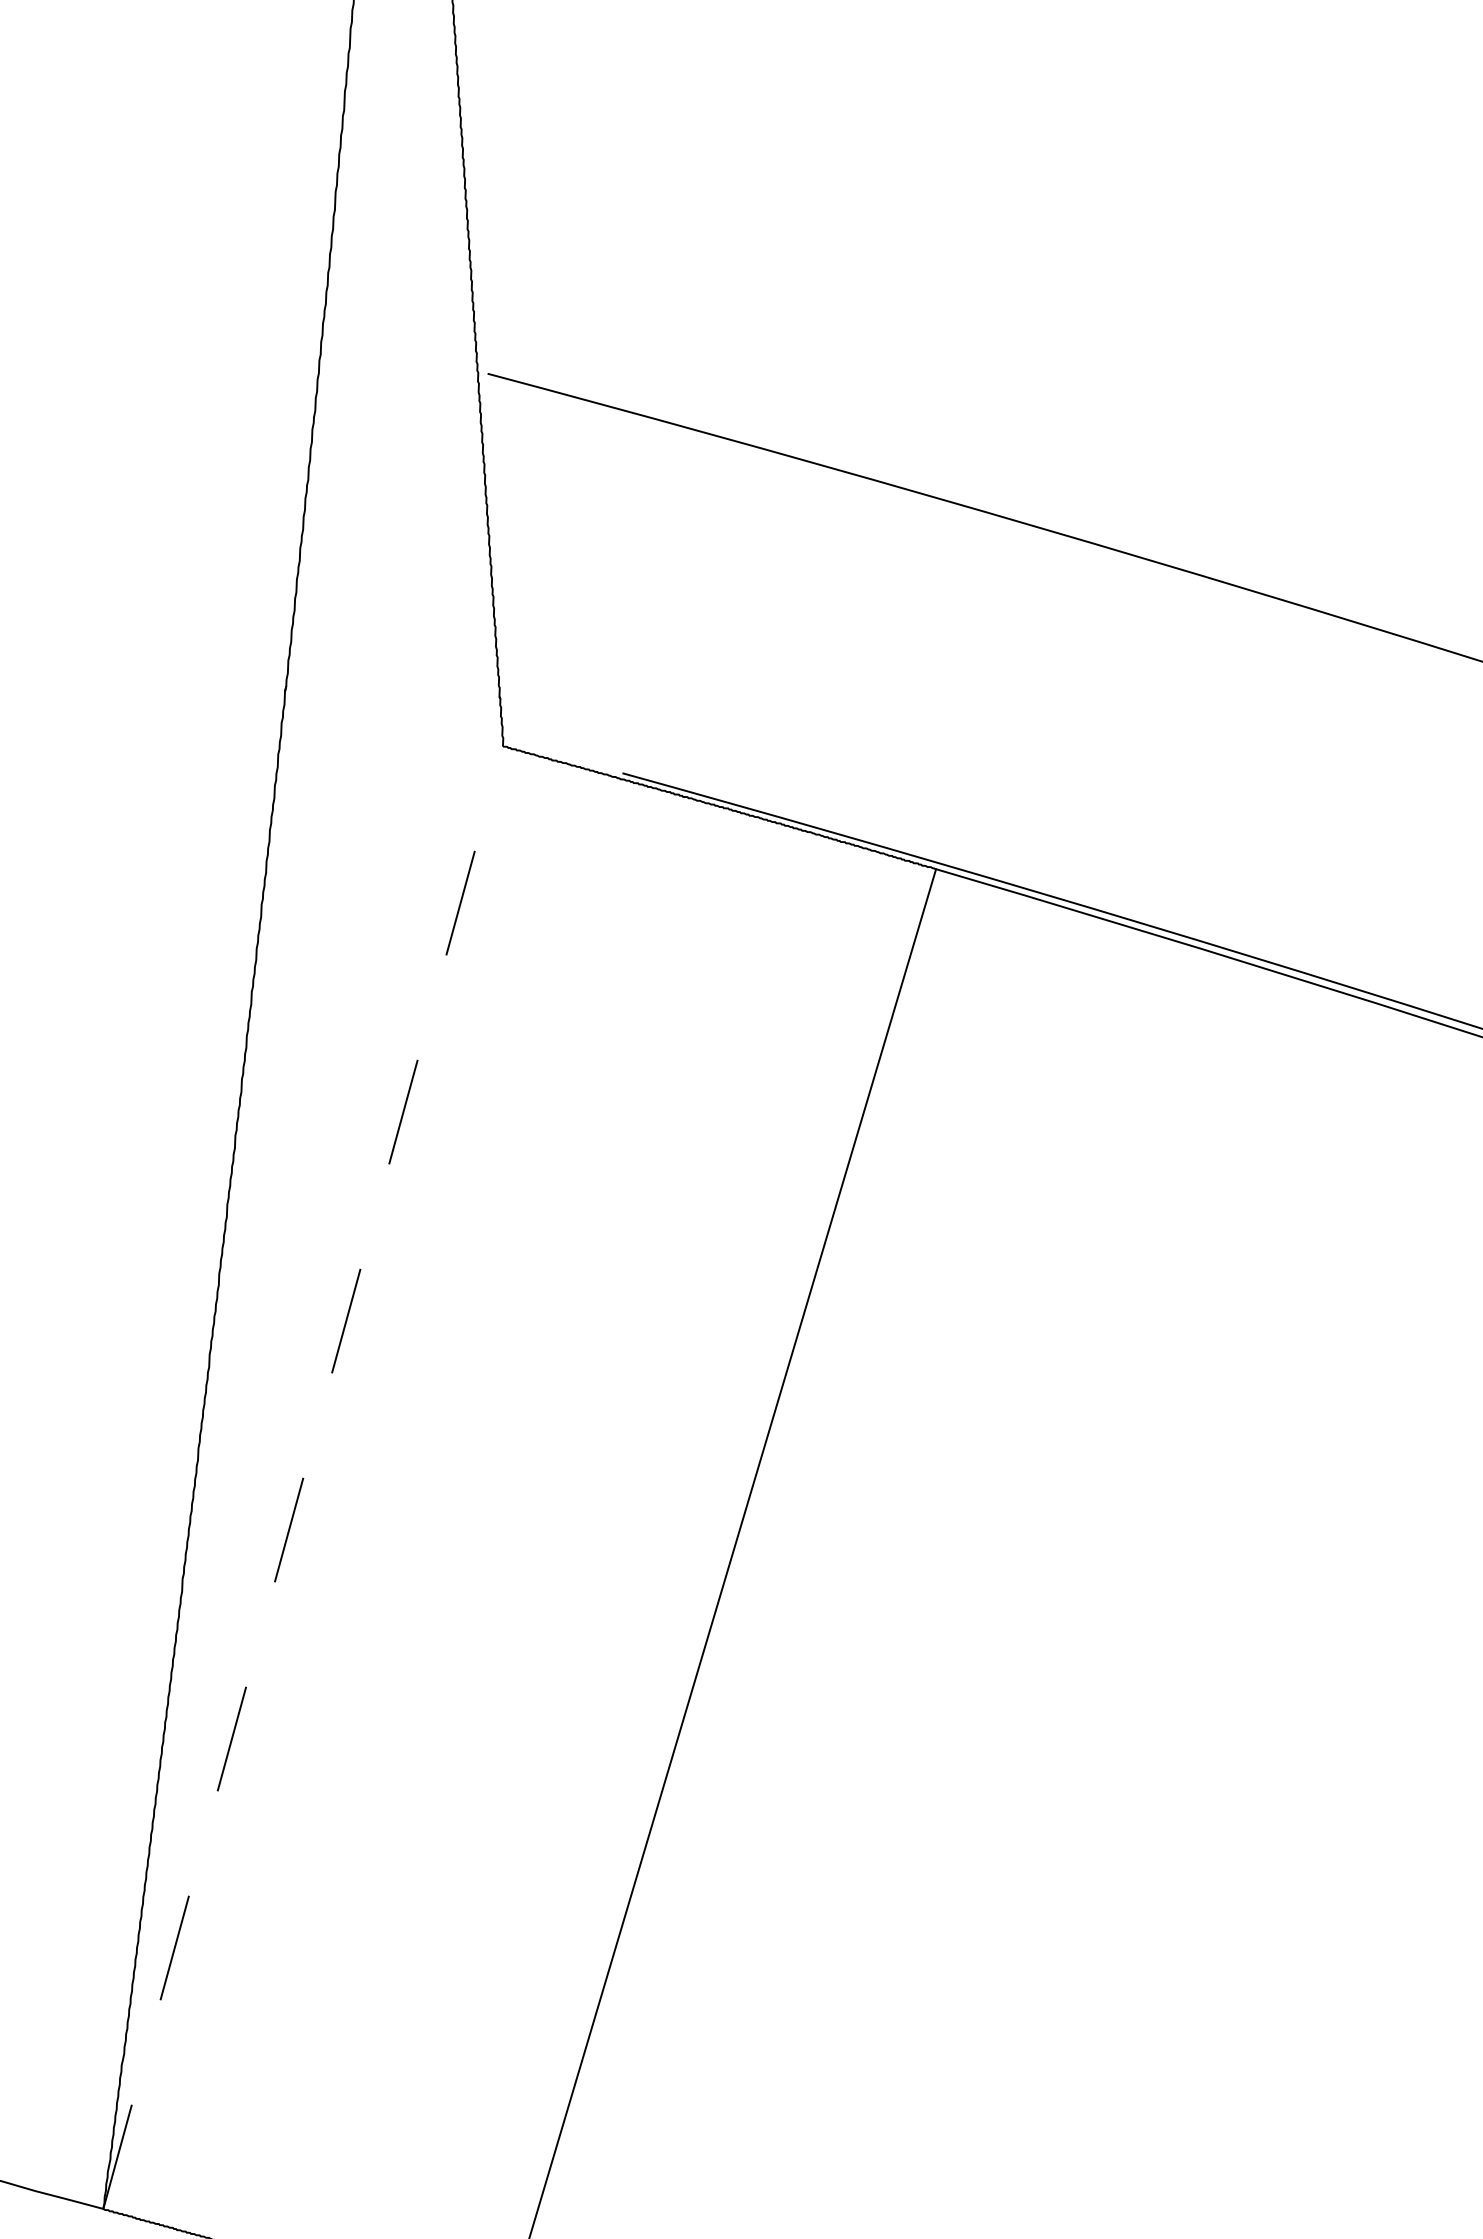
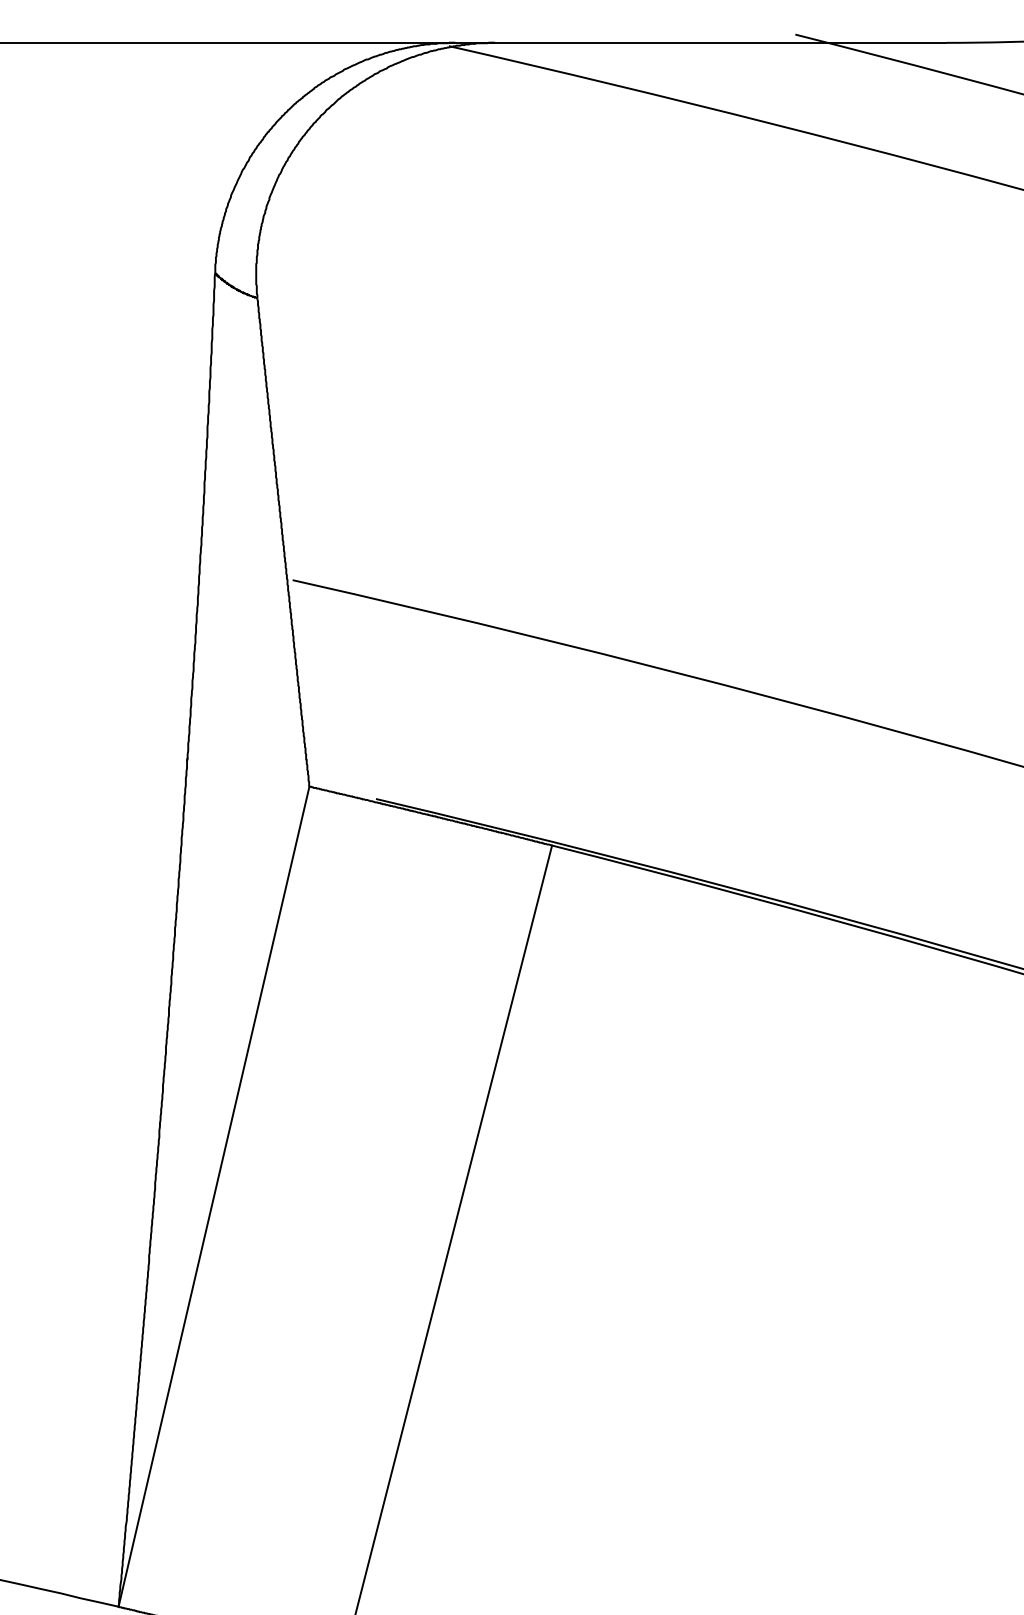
line: (304, 1477) -> (214, 1196), dashed -> solid

